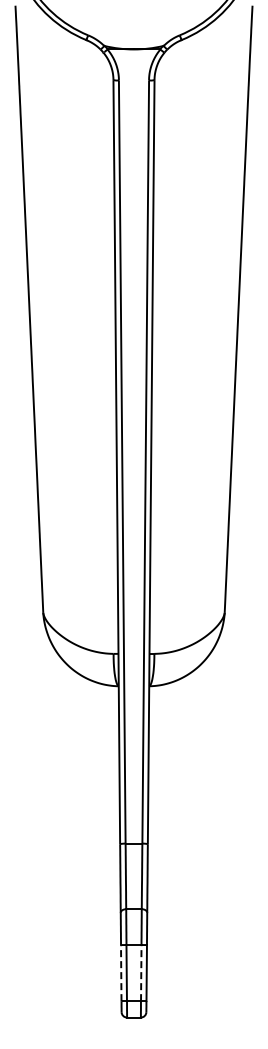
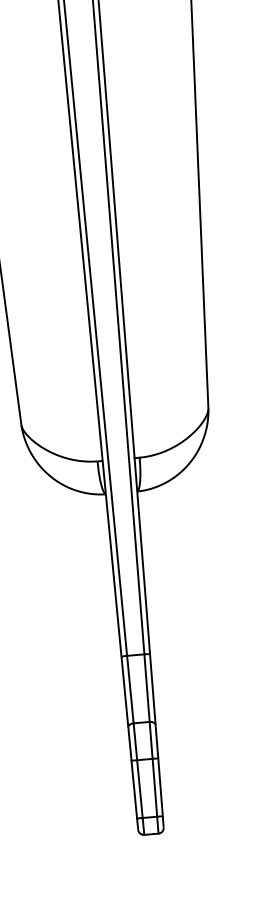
line: (121, 972) -> (134, 788), dashed -> solid
line: (141, 972) -> (155, 787), dashed -> solid

